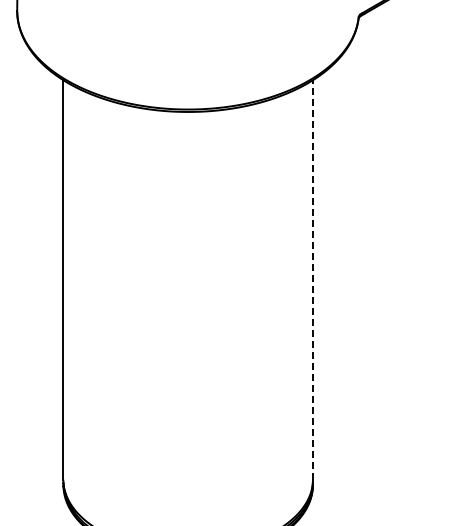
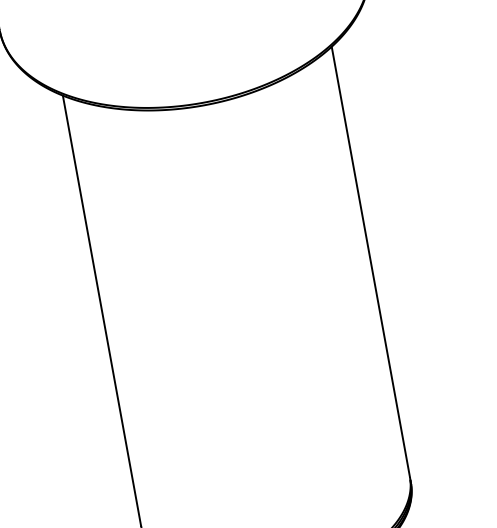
line: (312, 279) -> (370, 261), dashed -> solid

